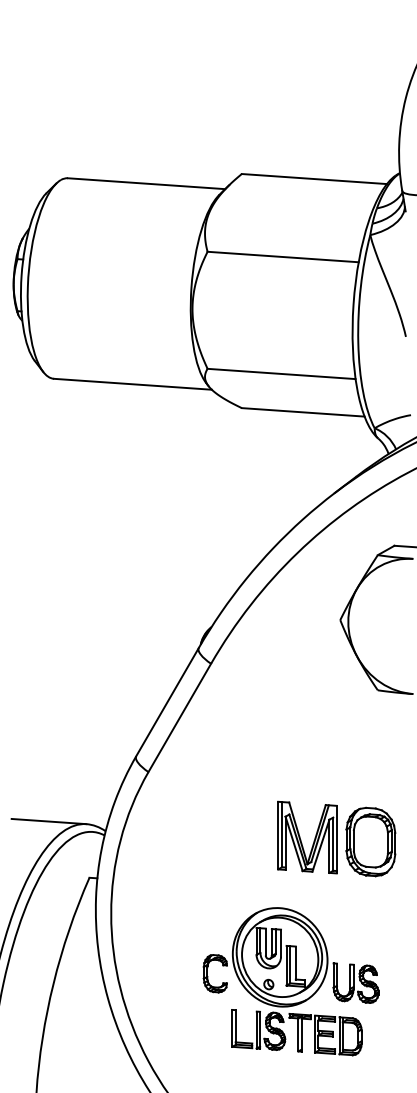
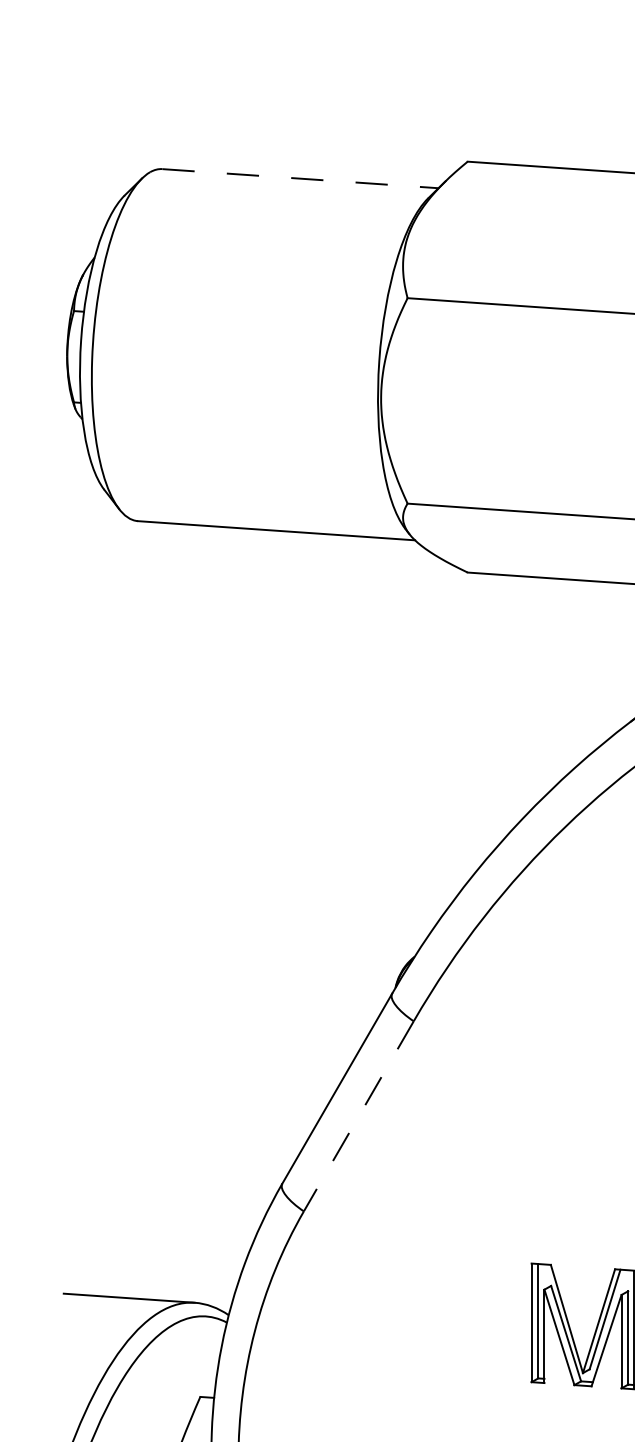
line: (146, 183) -> (300, 178), solid -> dashed
line: (179, 717) -> (358, 1115), solid -> dashed

